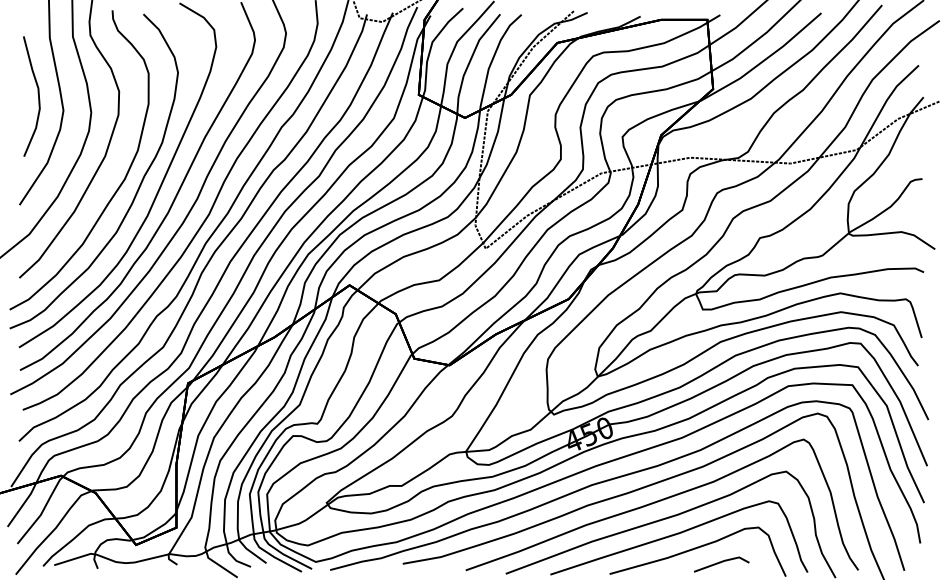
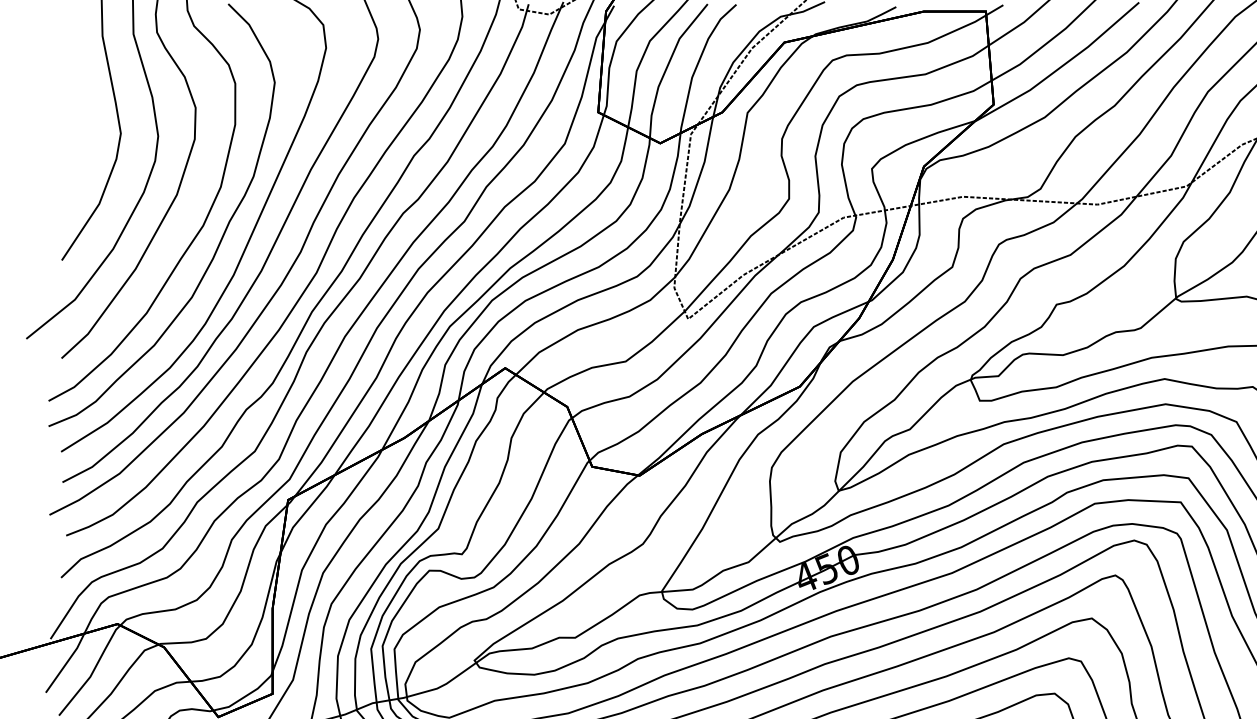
part: (37, 93) -> (85, 110), removed

